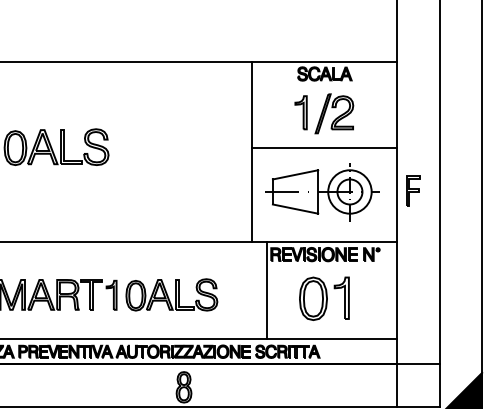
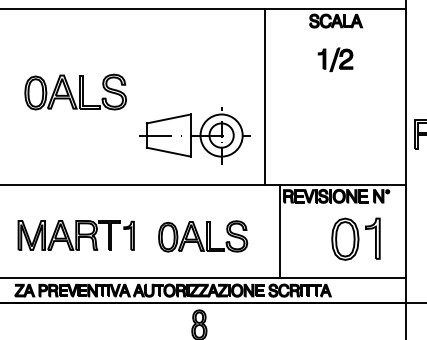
part: (324, 113) -> (335, 59), size x0.6
line: (323, 147) -> (334, 92), removed
part: (322, 192) -> (194, 136), moved
part: (171, 294) -> (202, 236), moved
part: (324, 298) -> (356, 238), moved

